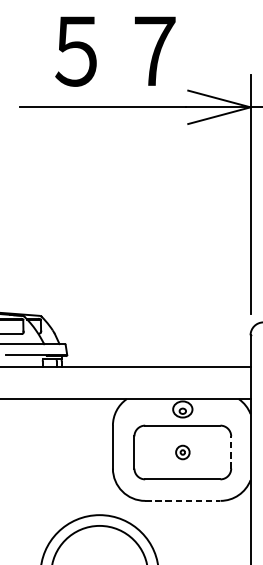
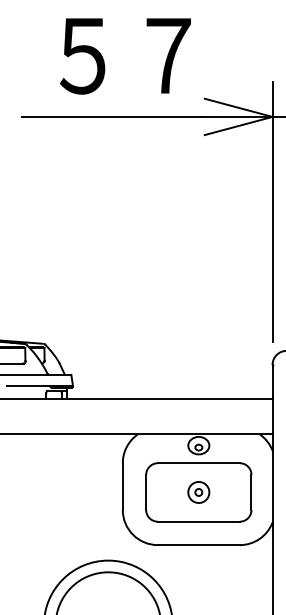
part: (182, 452) -> (198, 492), size x1.43
line: (231, 452) -> (251, 492), dashed -> solid
line: (182, 501) -> (198, 545), dashed -> solid

